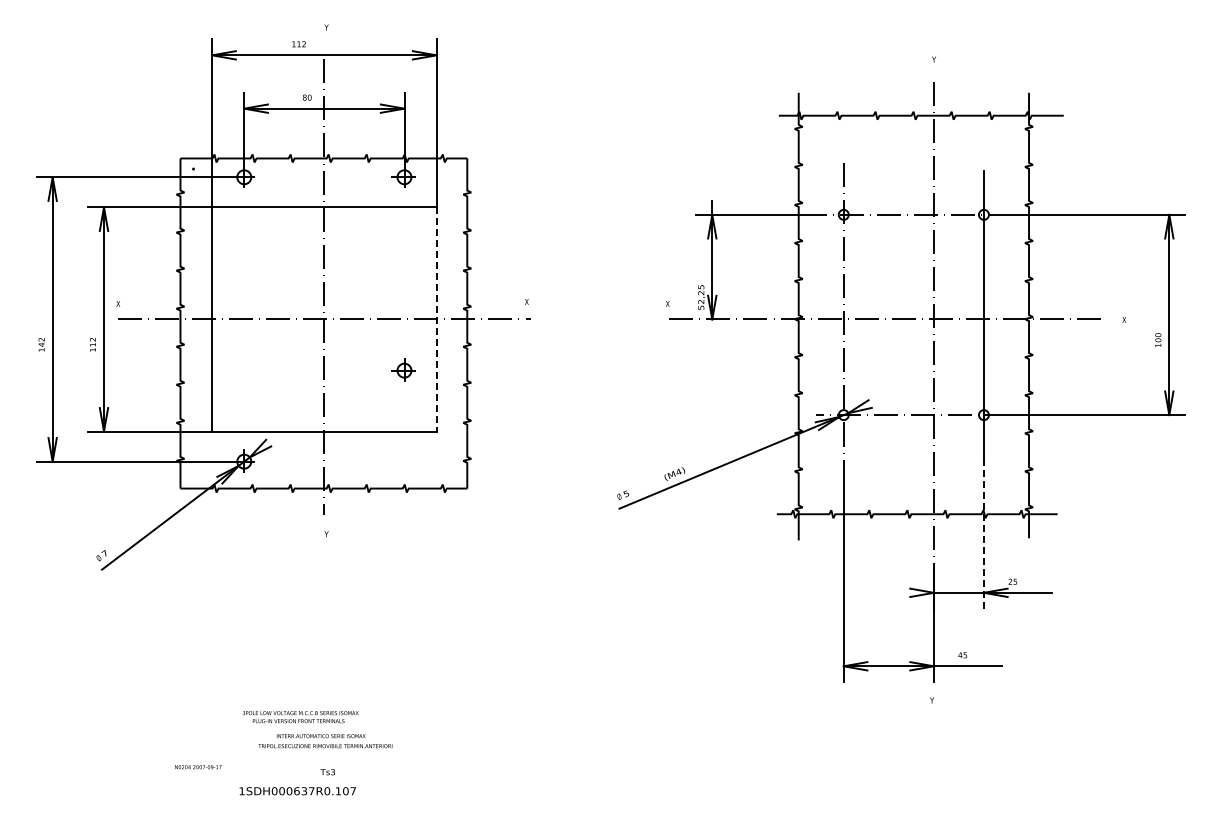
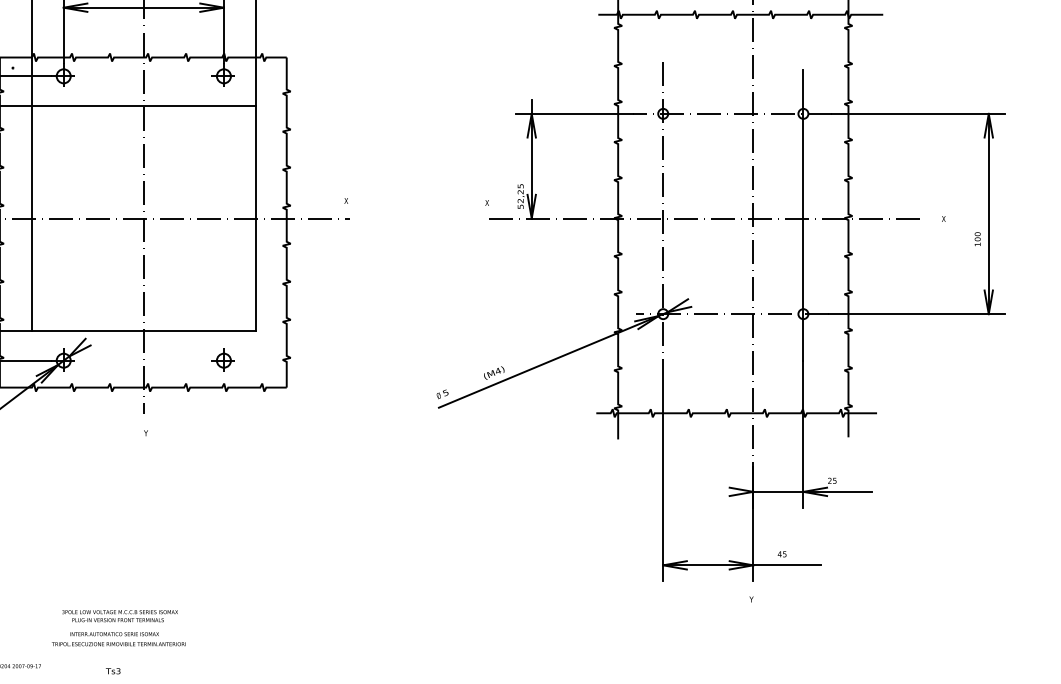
line: (436, 319) -> (255, 218), dashed -> solid
part: (403, 369) -> (222, 359), moved
line: (983, 534) -> (802, 433), dashed -> solid
text: (325, 741) -> (118, 639), moved
text: (327, 772) -> (112, 671), moved

